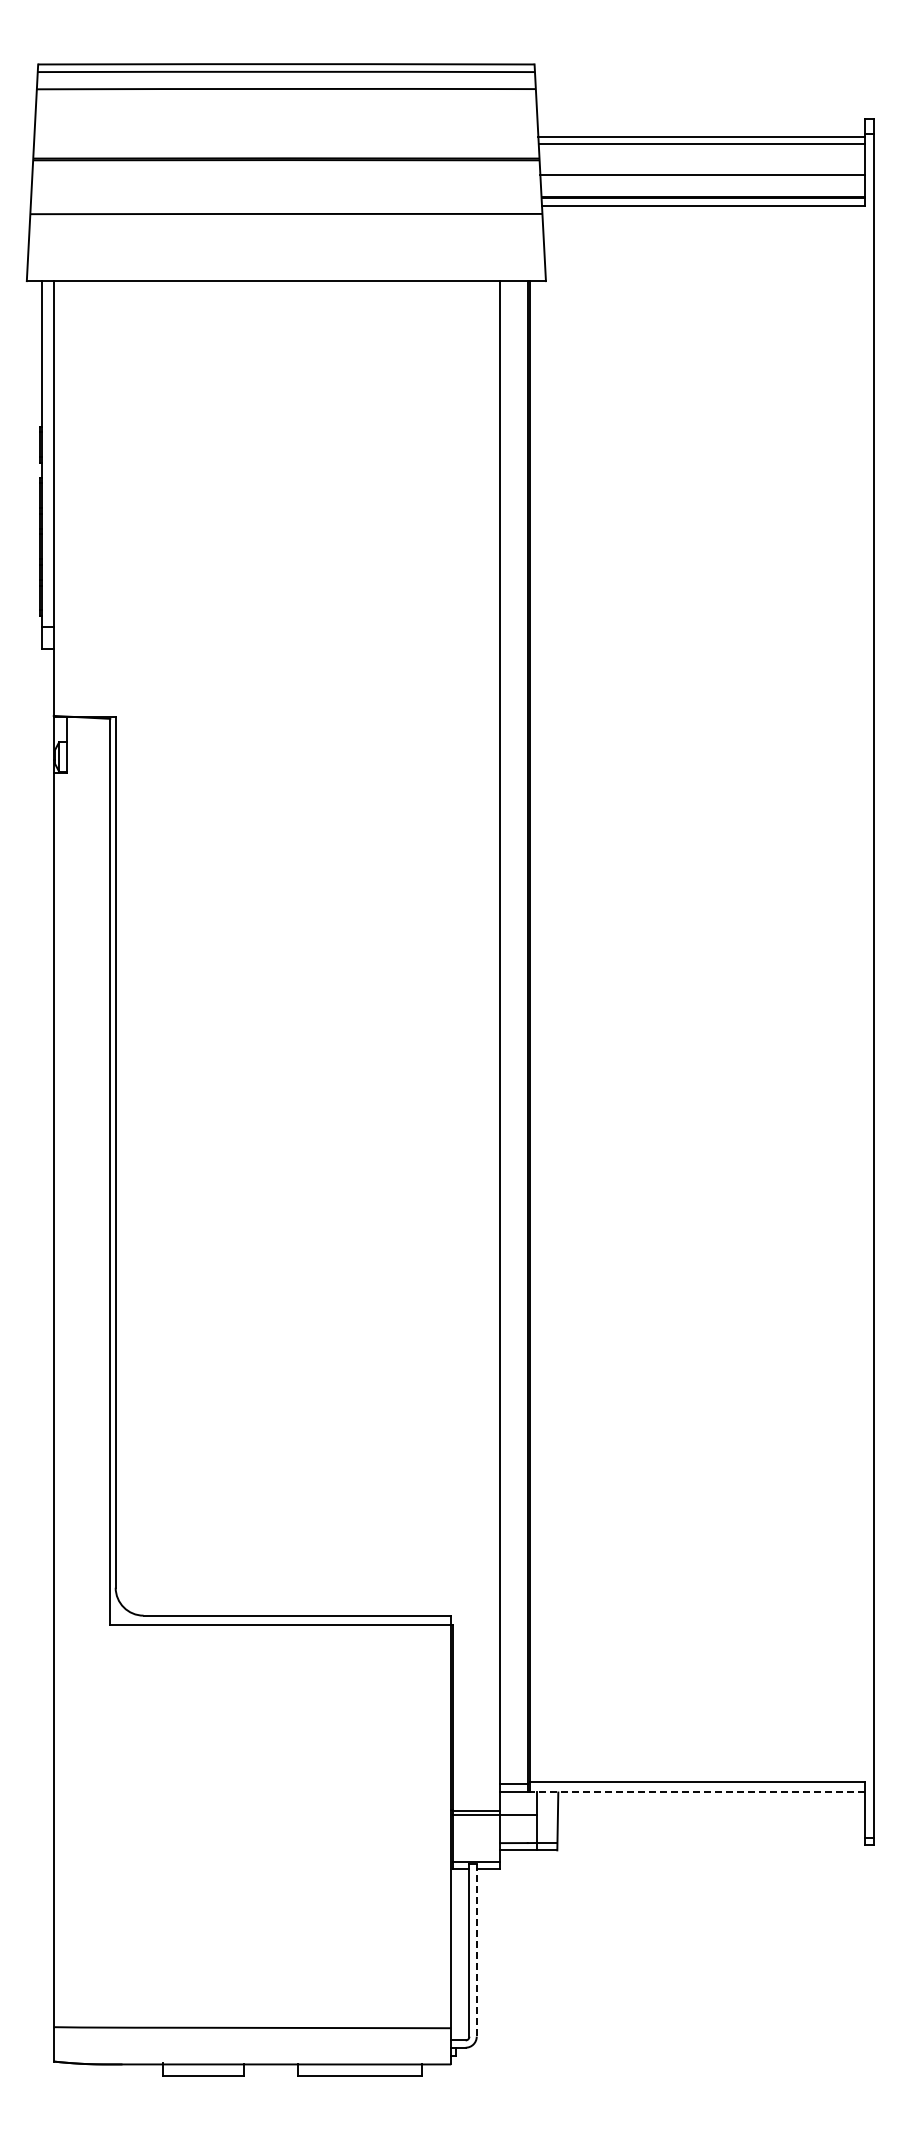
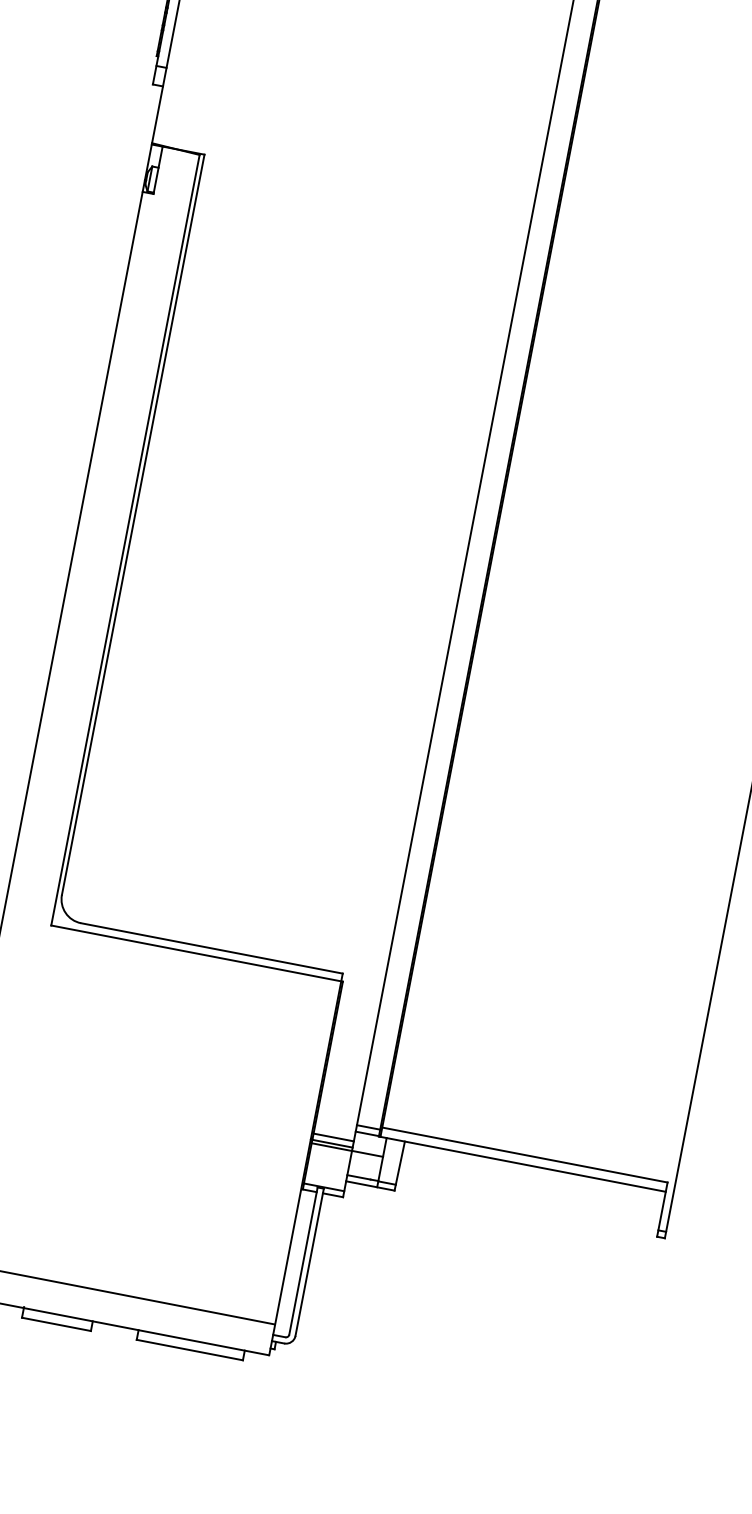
line: (696, 1792) -> (522, 1164), dashed -> solid
line: (476, 1803) -> (333, 1137), added
line: (476, 1950) -> (309, 1262), dashed -> solid

